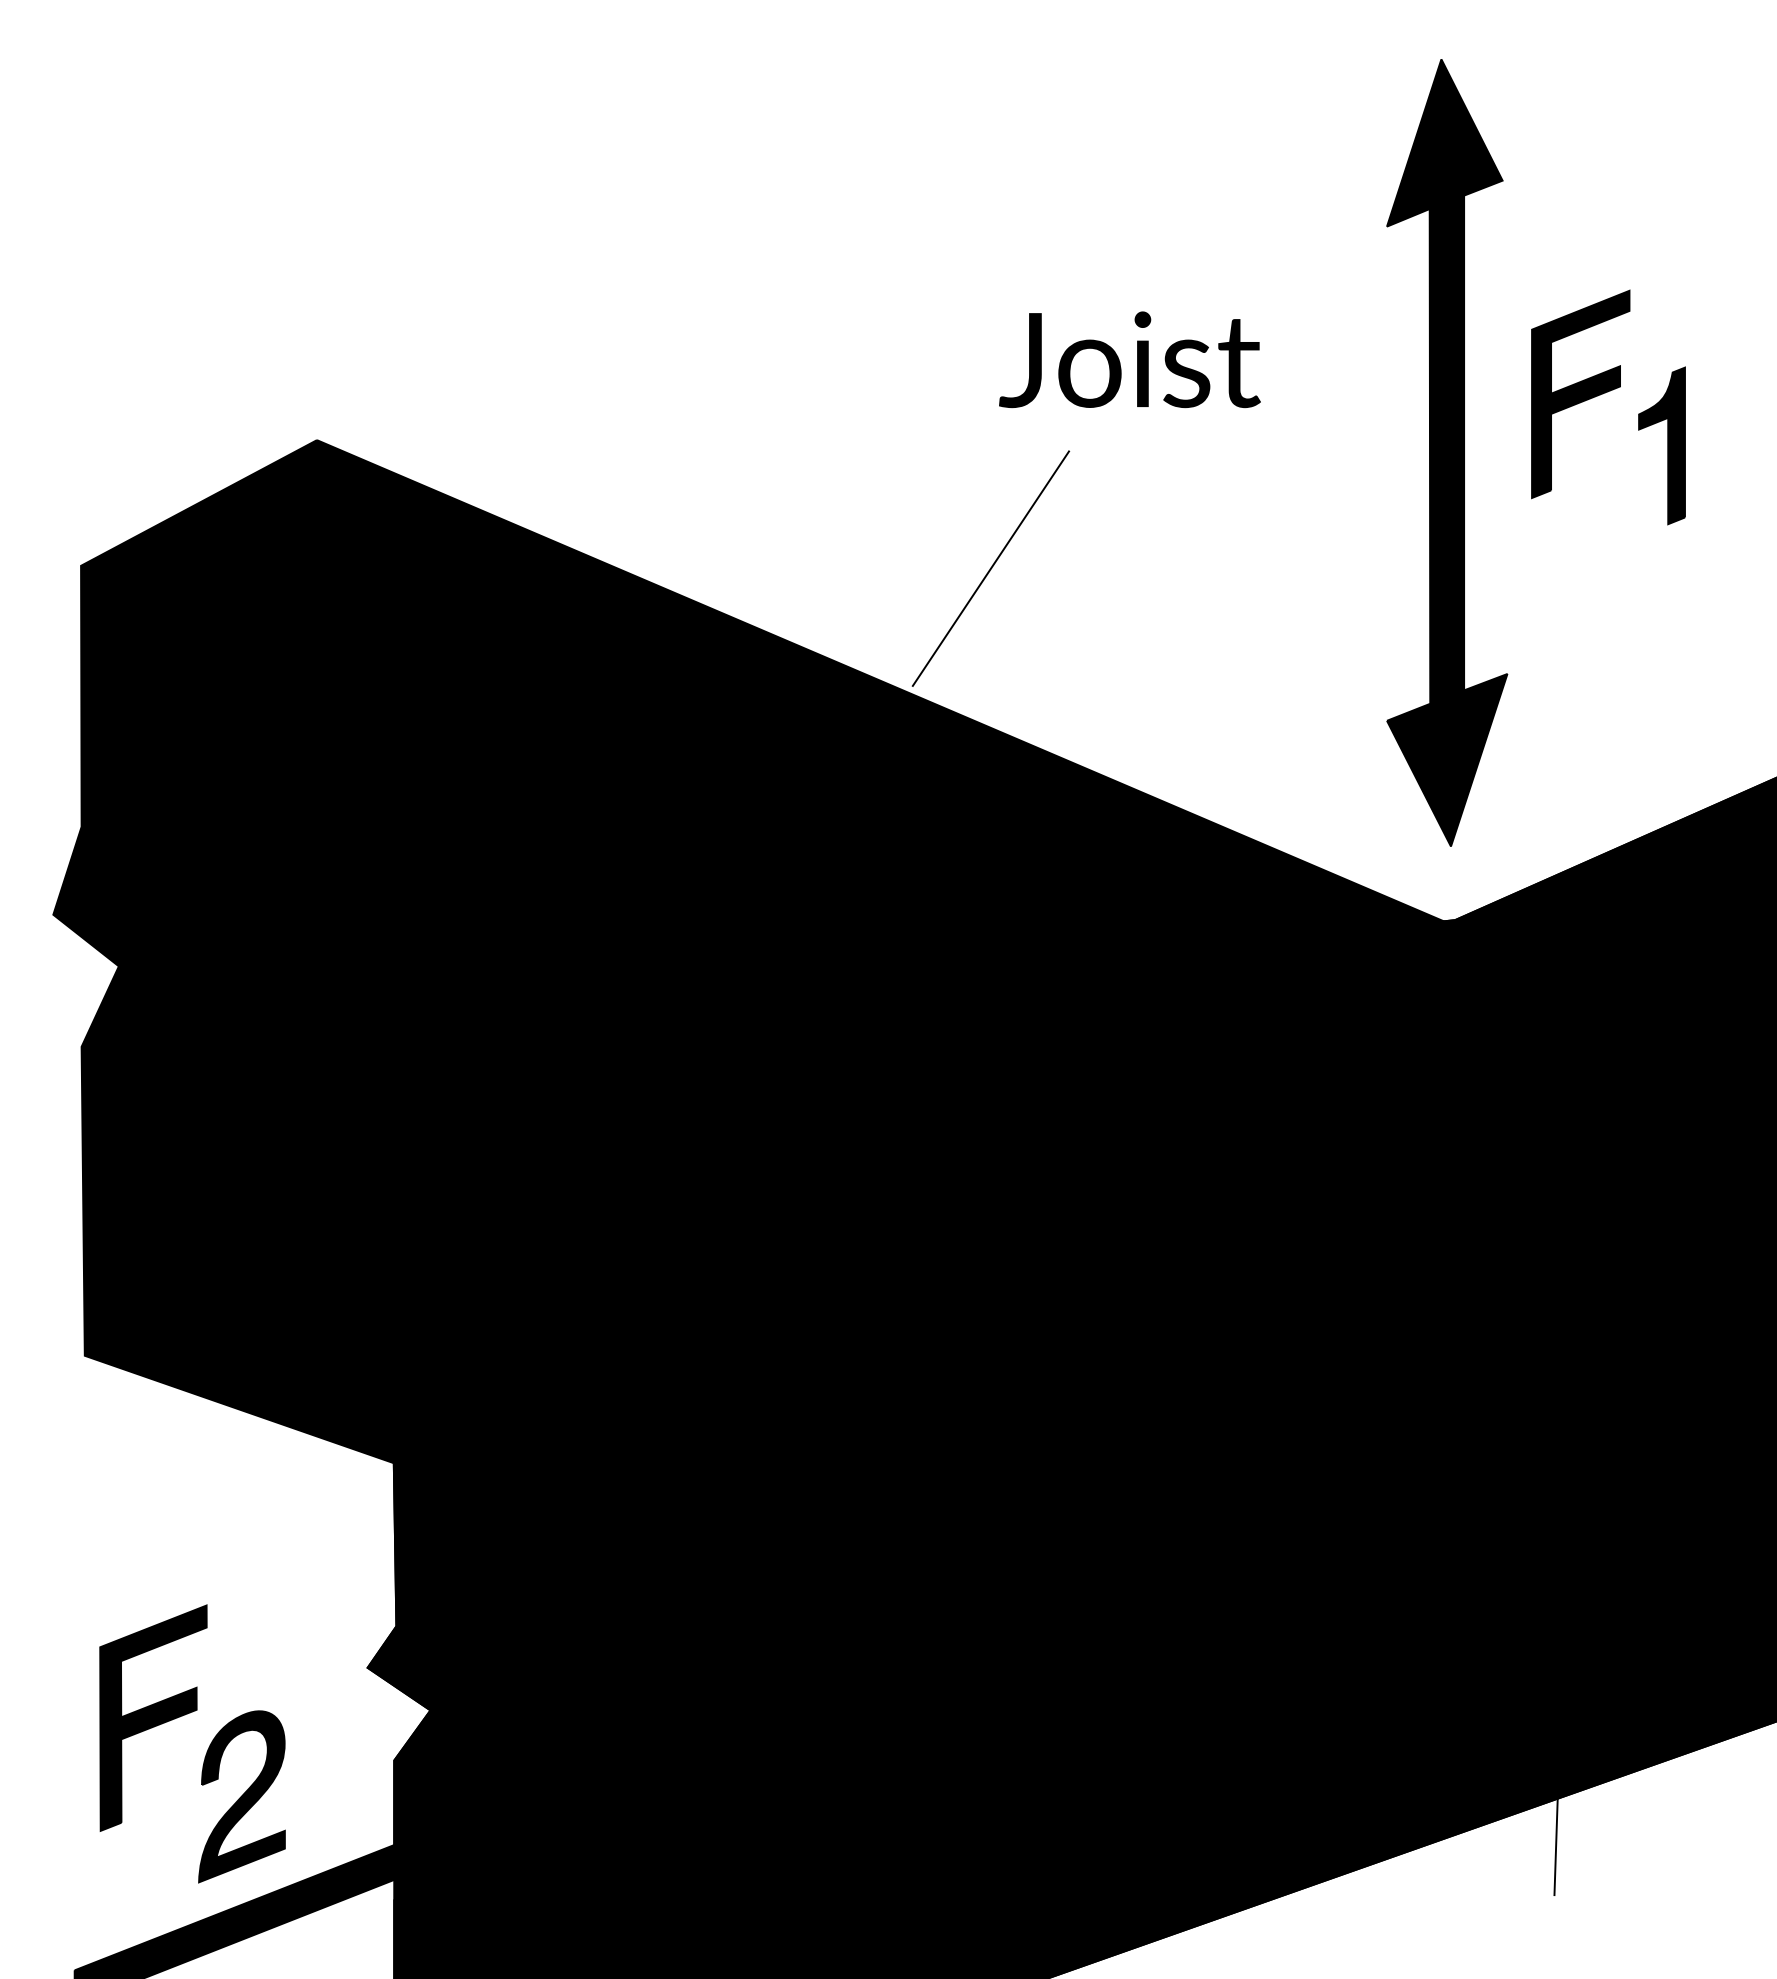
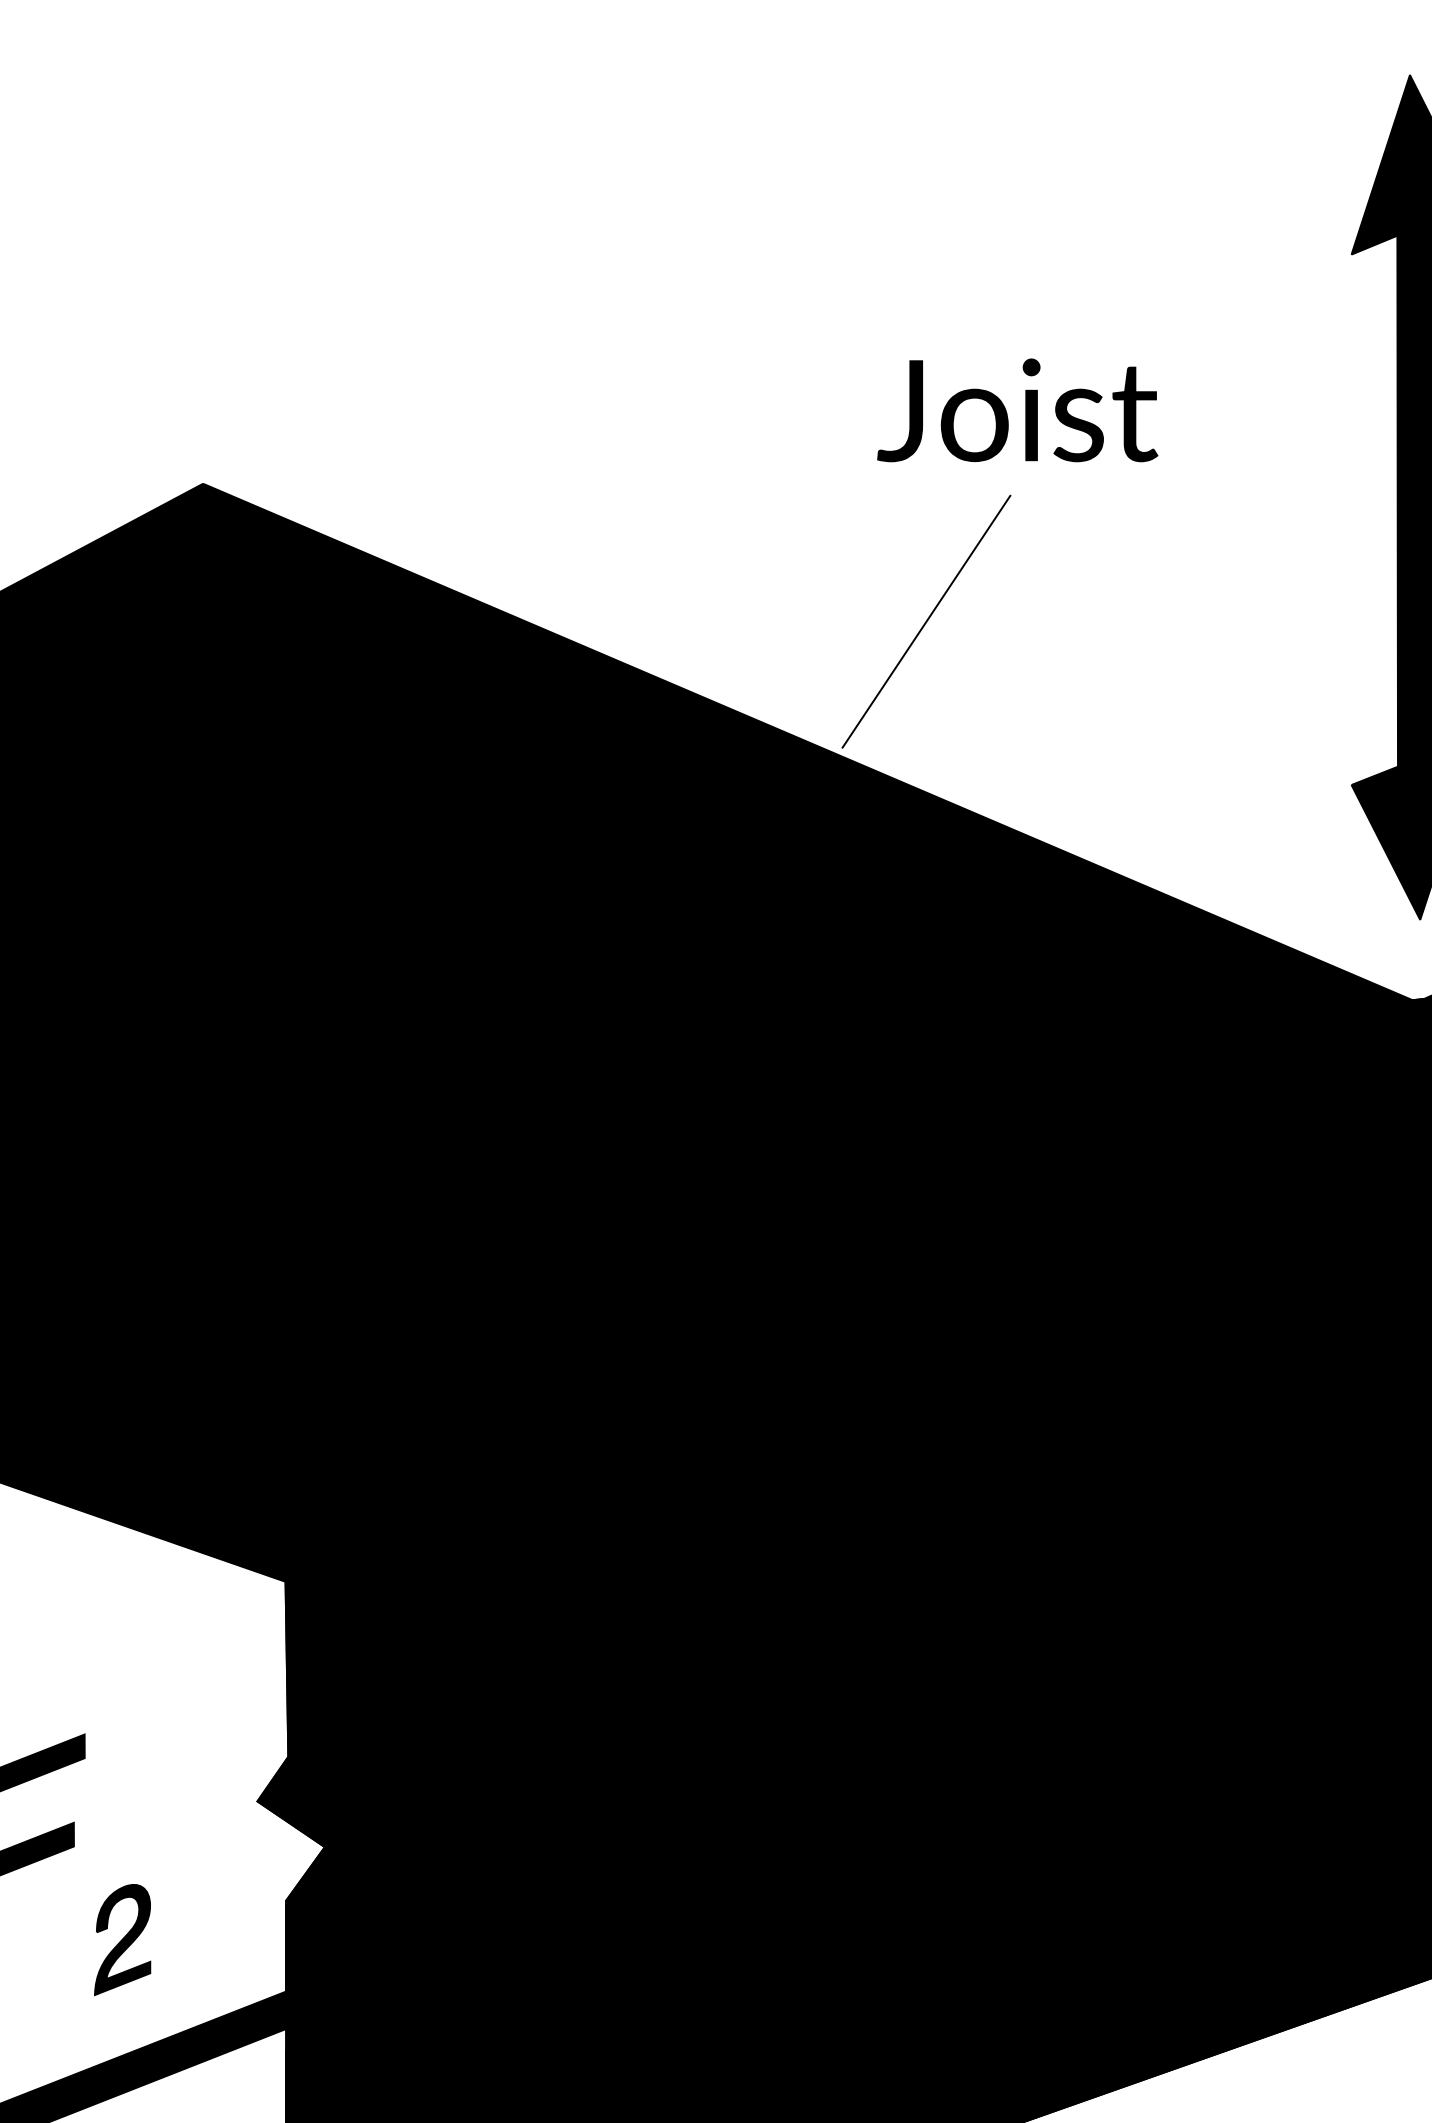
text: (1129, 359) -> (1017, 410), moved
part: (241, 1796) -> (122, 1939), size x0.6

